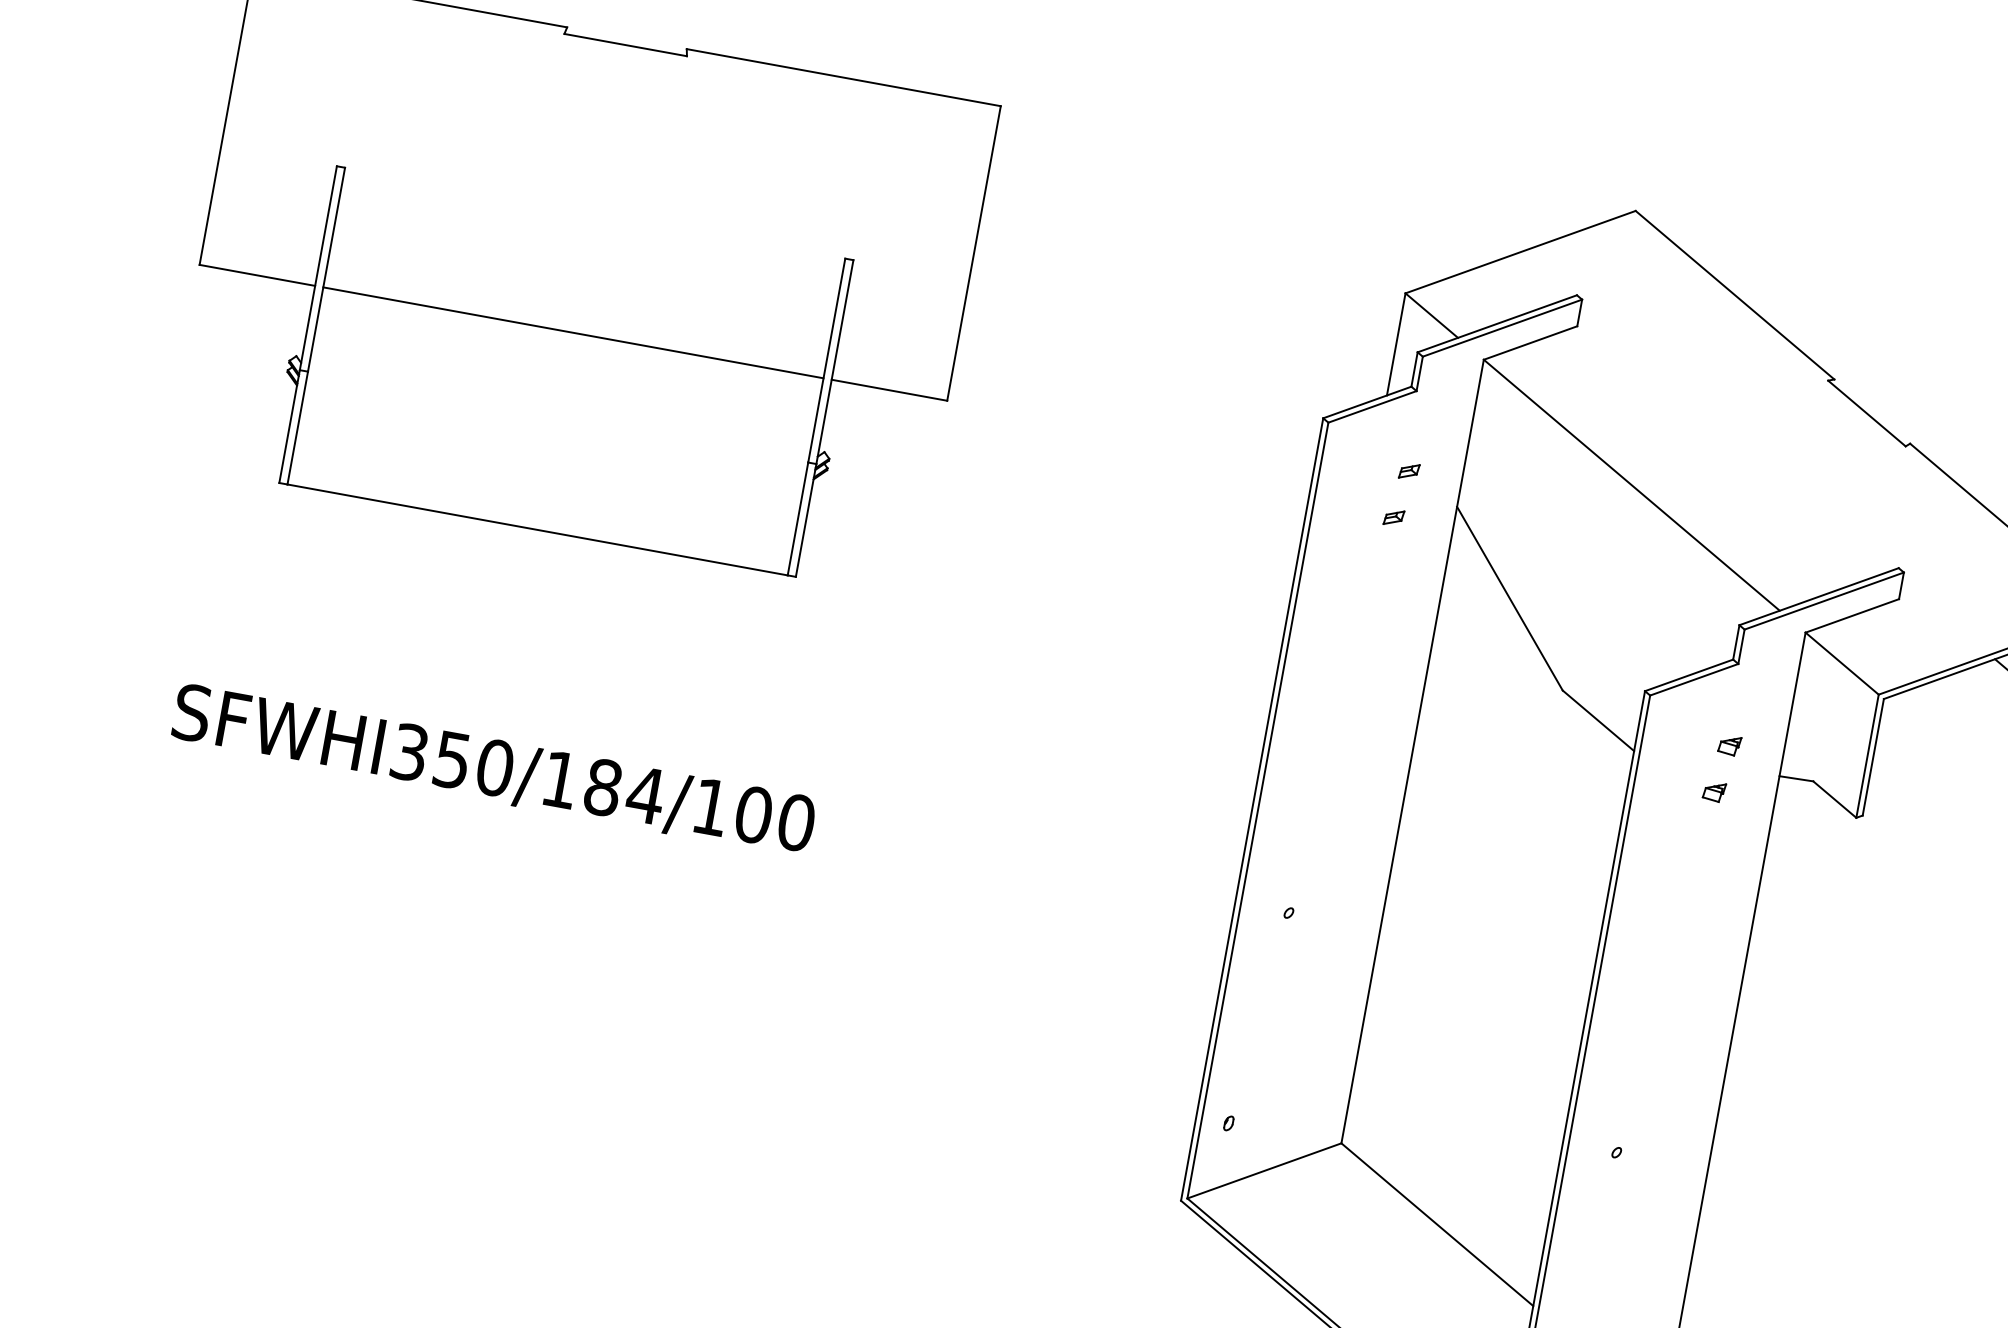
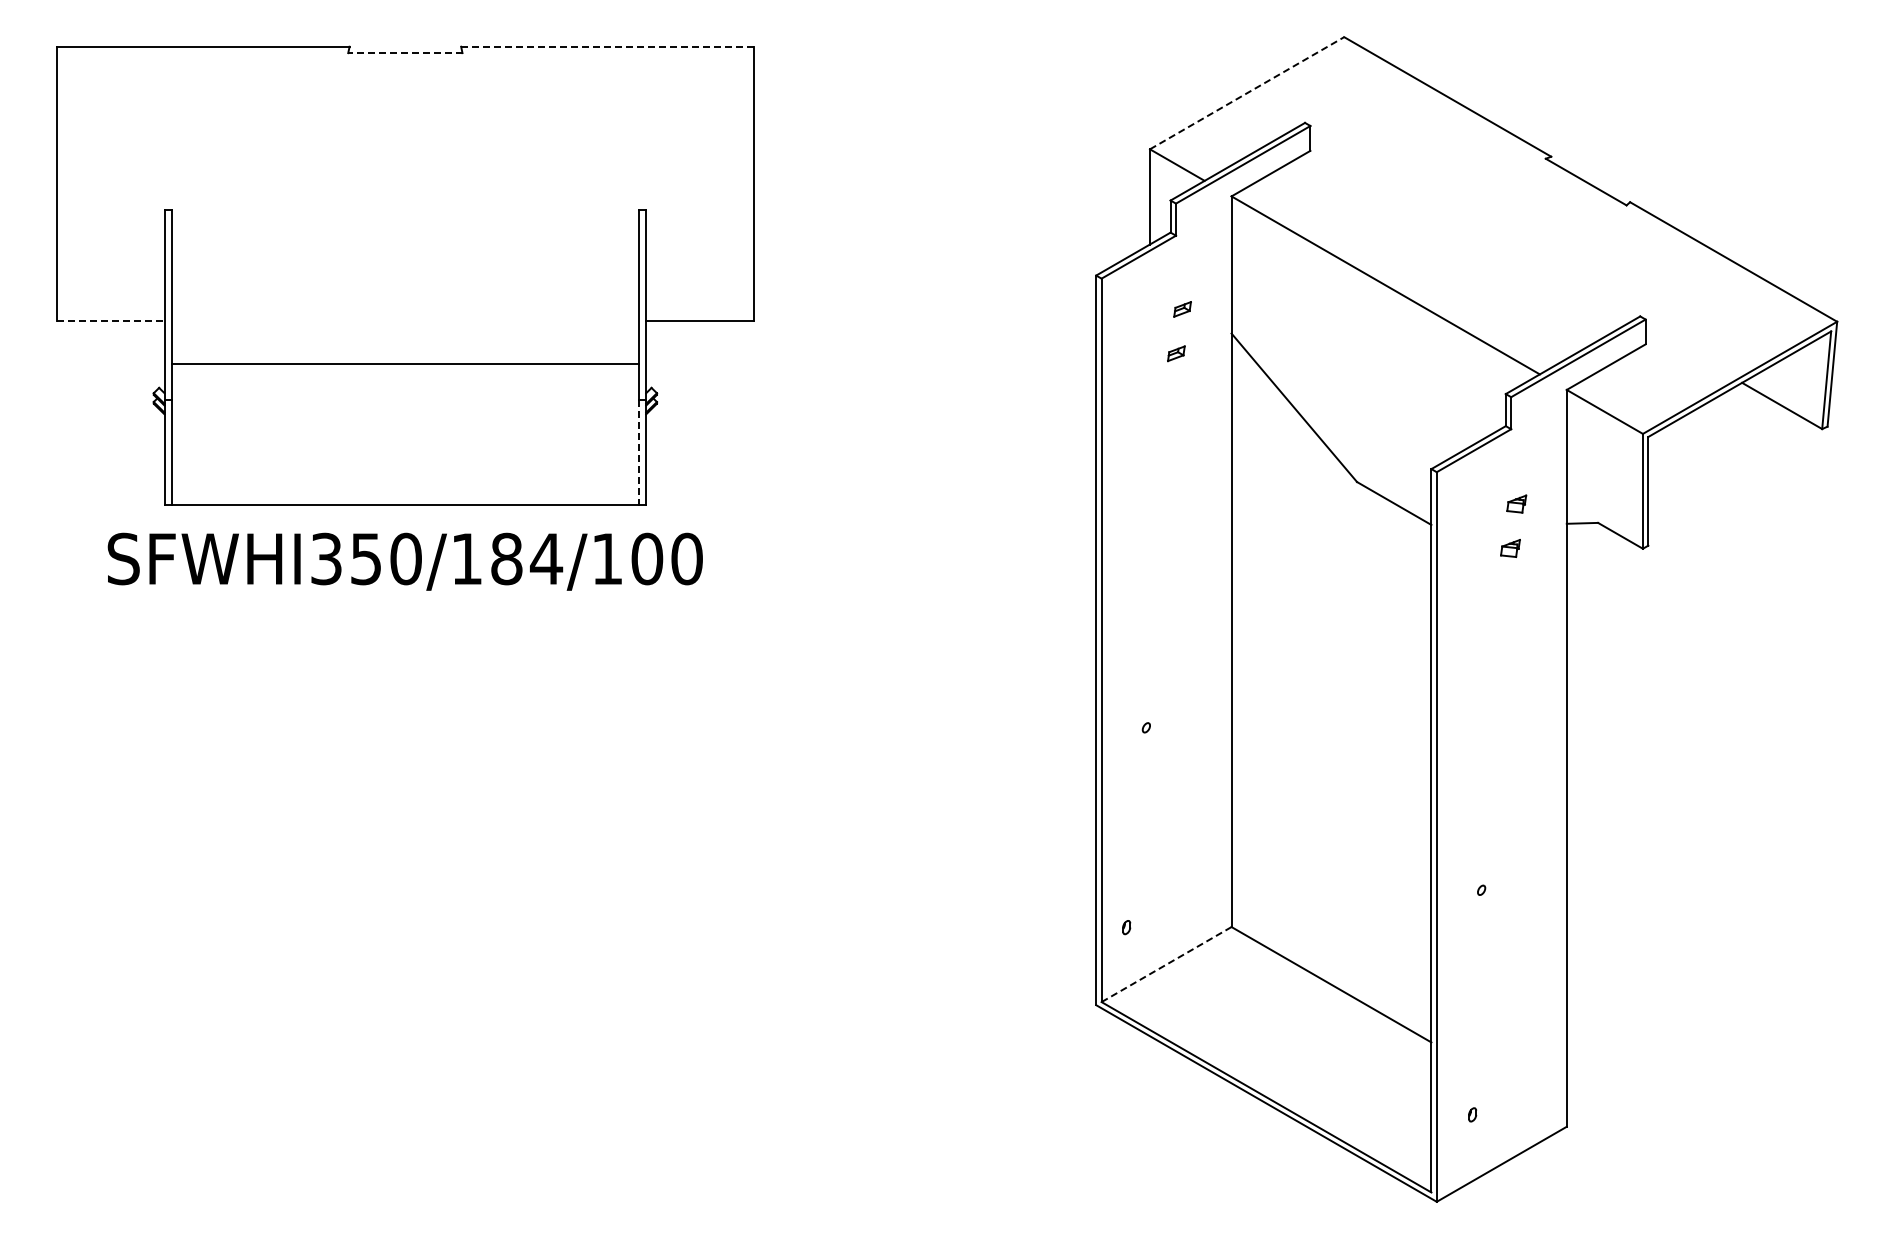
line: (624, 45) -> (404, 53), solid -> dashed
line: (844, 77) -> (608, 46), solid -> dashed
line: (1521, 251) -> (1247, 92), solid -> dashed
line: (257, 275) -> (110, 321), solid -> dashed
line: (573, 332) -> (405, 364), moved
line: (797, 518) -> (638, 452), solid -> dashed
text: (492, 770) -> (404, 561), moved
line: (1264, 1170) -> (1166, 964), solid -> dashed

